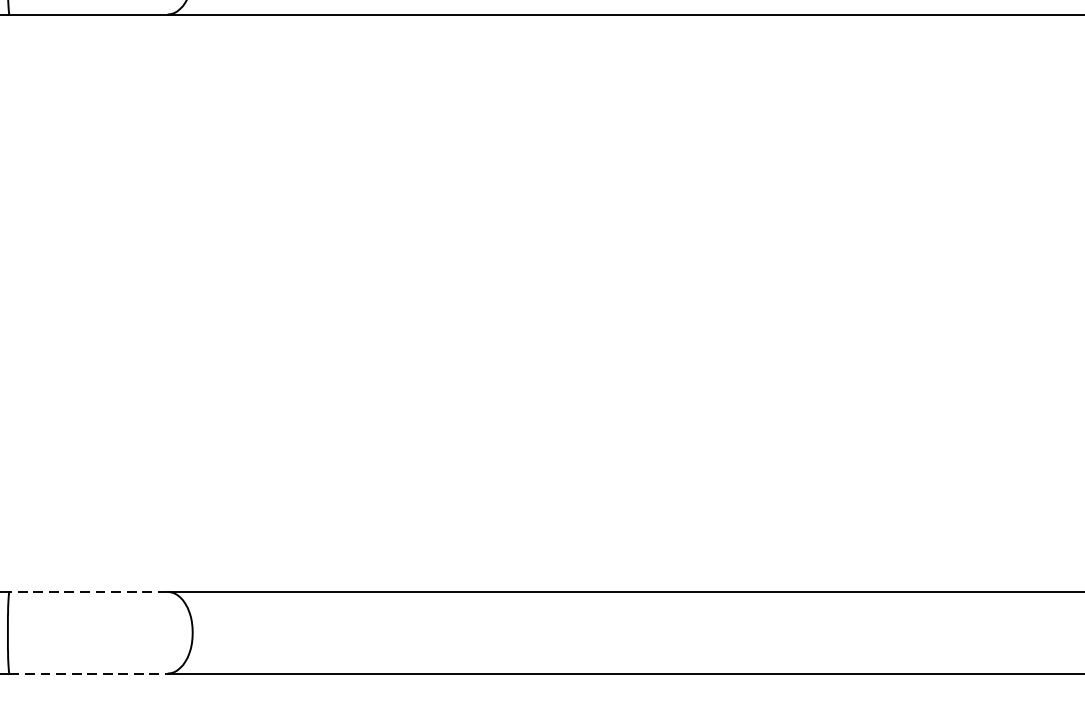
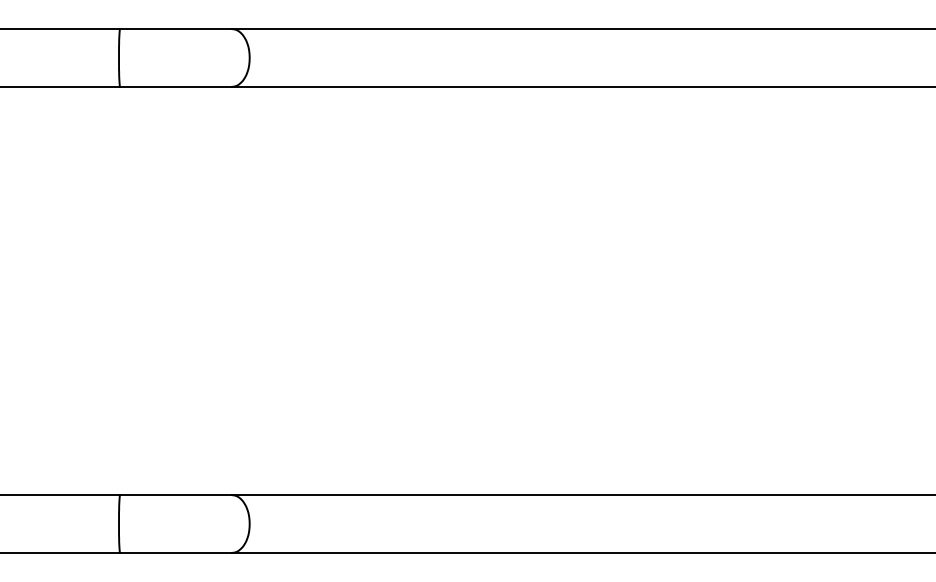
line: (89, 592) -> (176, 495), dashed -> solid
line: (89, 673) -> (176, 552), dashed -> solid

